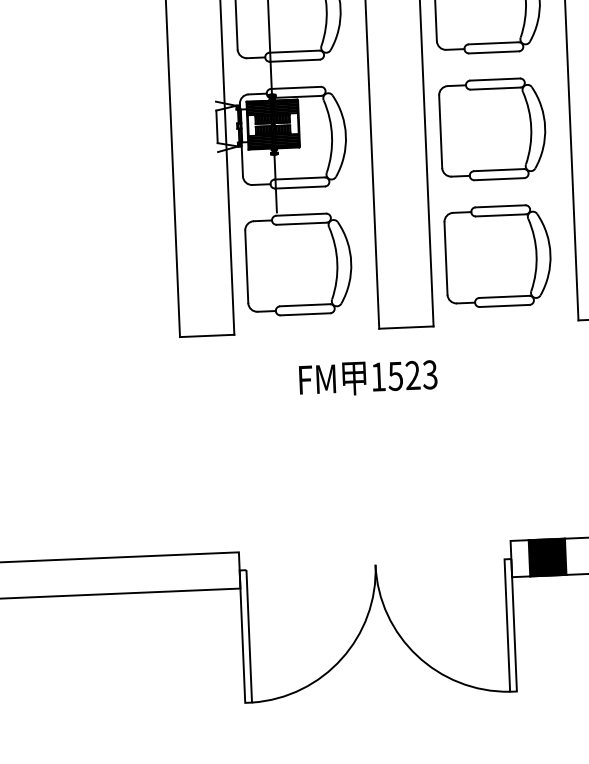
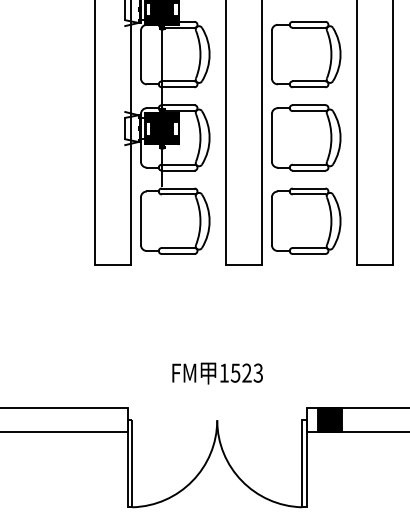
text: (368, 377) -> (217, 373), moved

